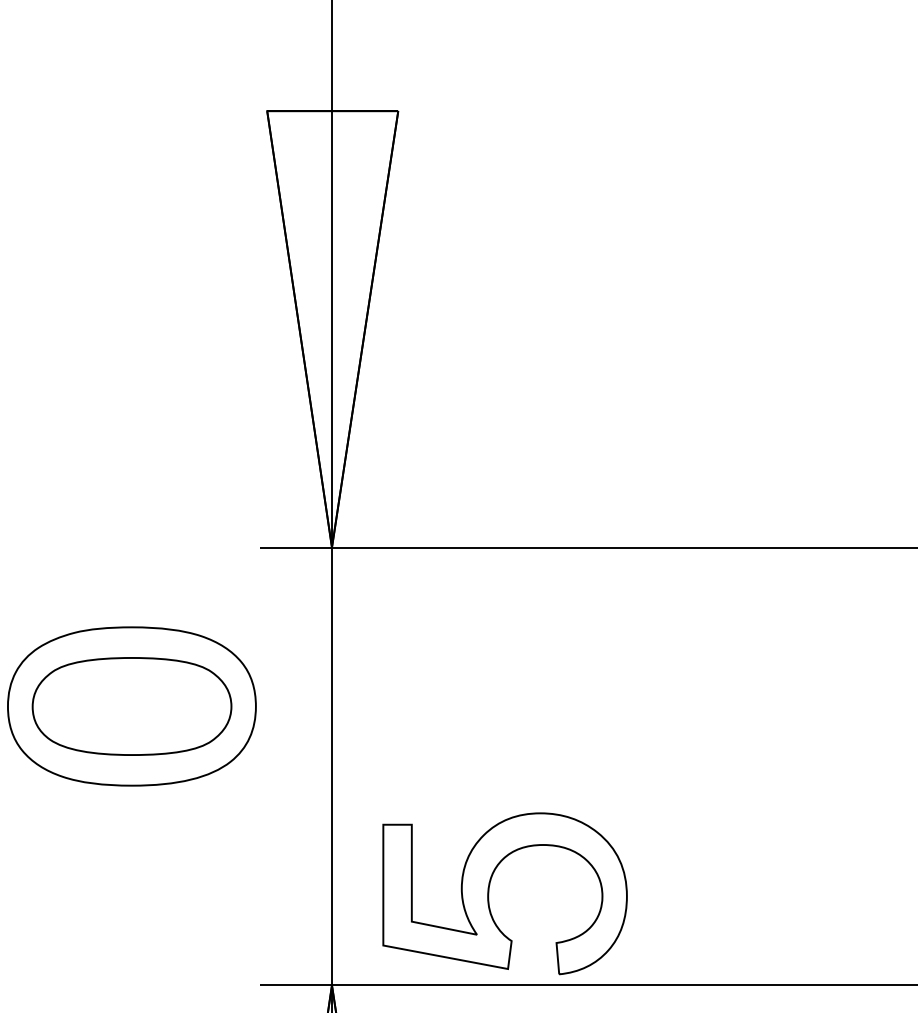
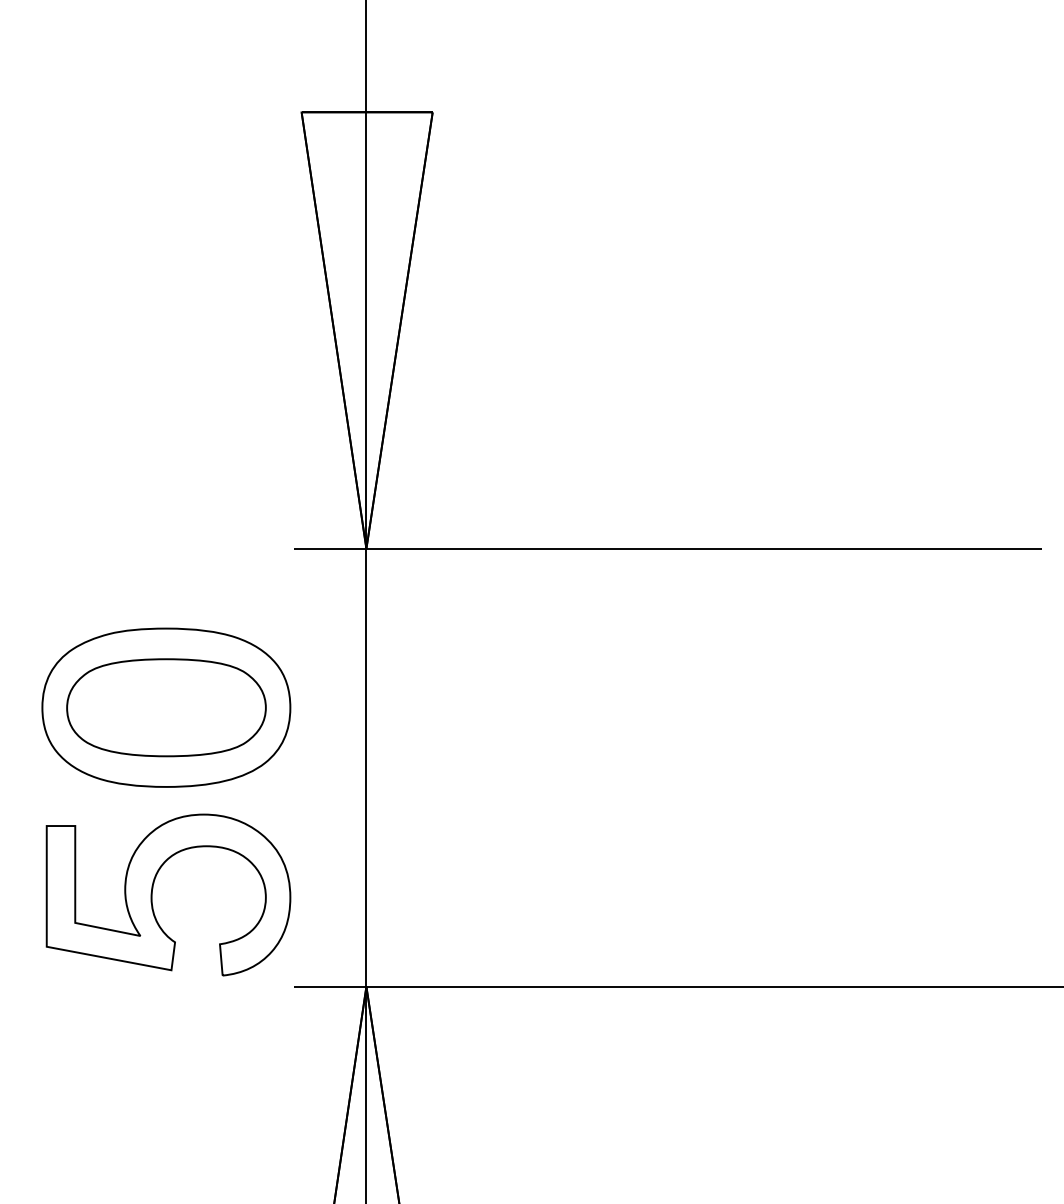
part: (489, 893) -> (152, 894), moved

